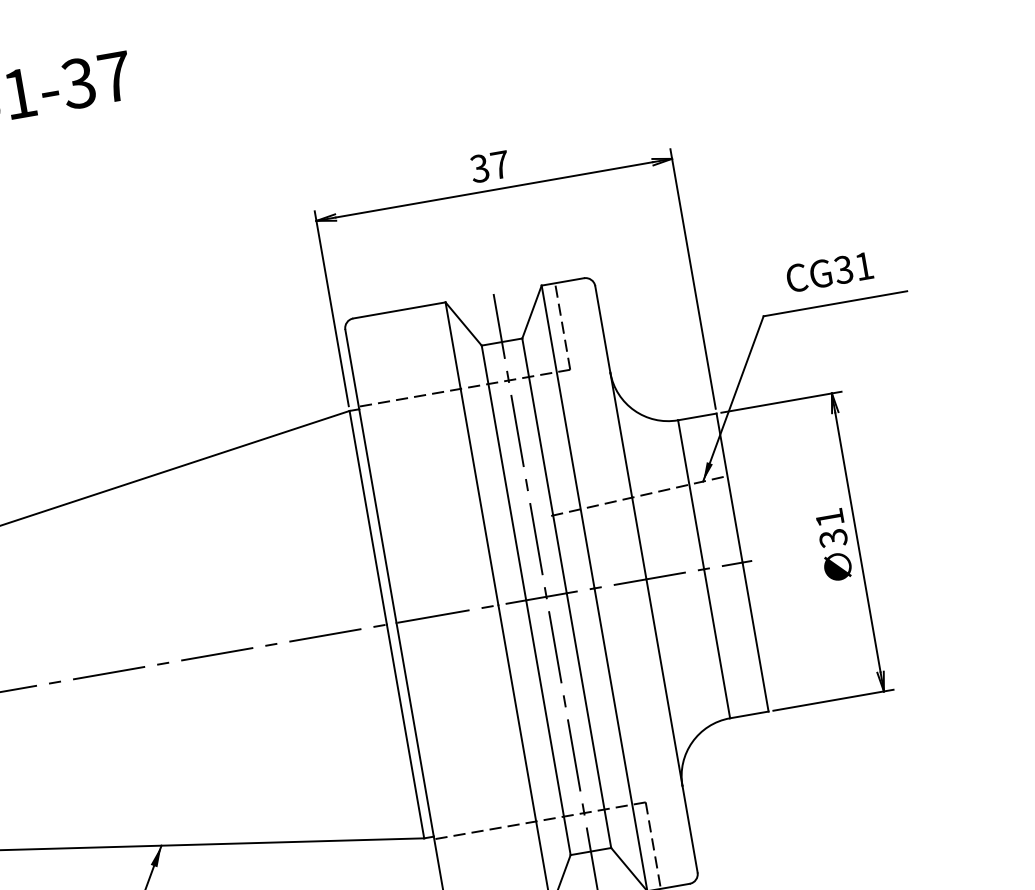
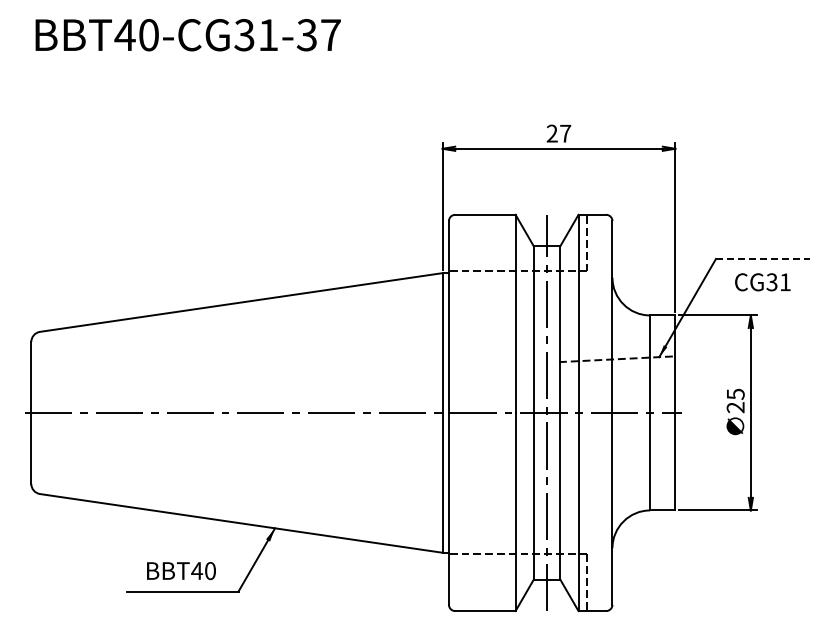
text: (478, 168) -> (551, 133), 37 -> 27
text: (829, 272) -> (762, 282), moved
line: (834, 303) -> (762, 258), solid -> dashed
text: (831, 527) -> (735, 400), 31 -> 25

